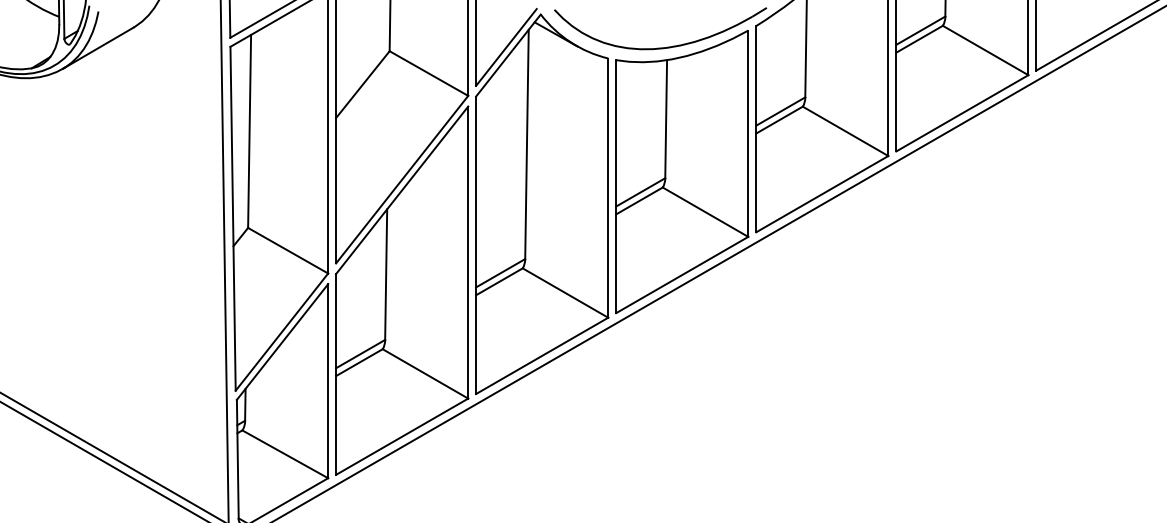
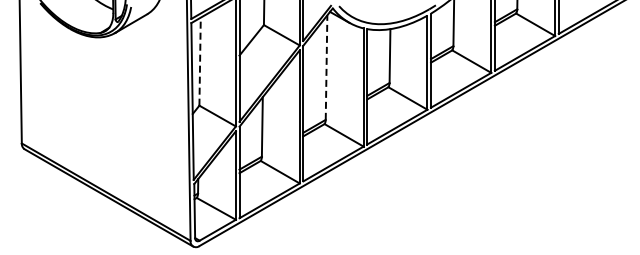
line: (250, 131) -> (200, 61), solid -> dashed
line: (526, 144) -> (326, 67), solid -> dashed

